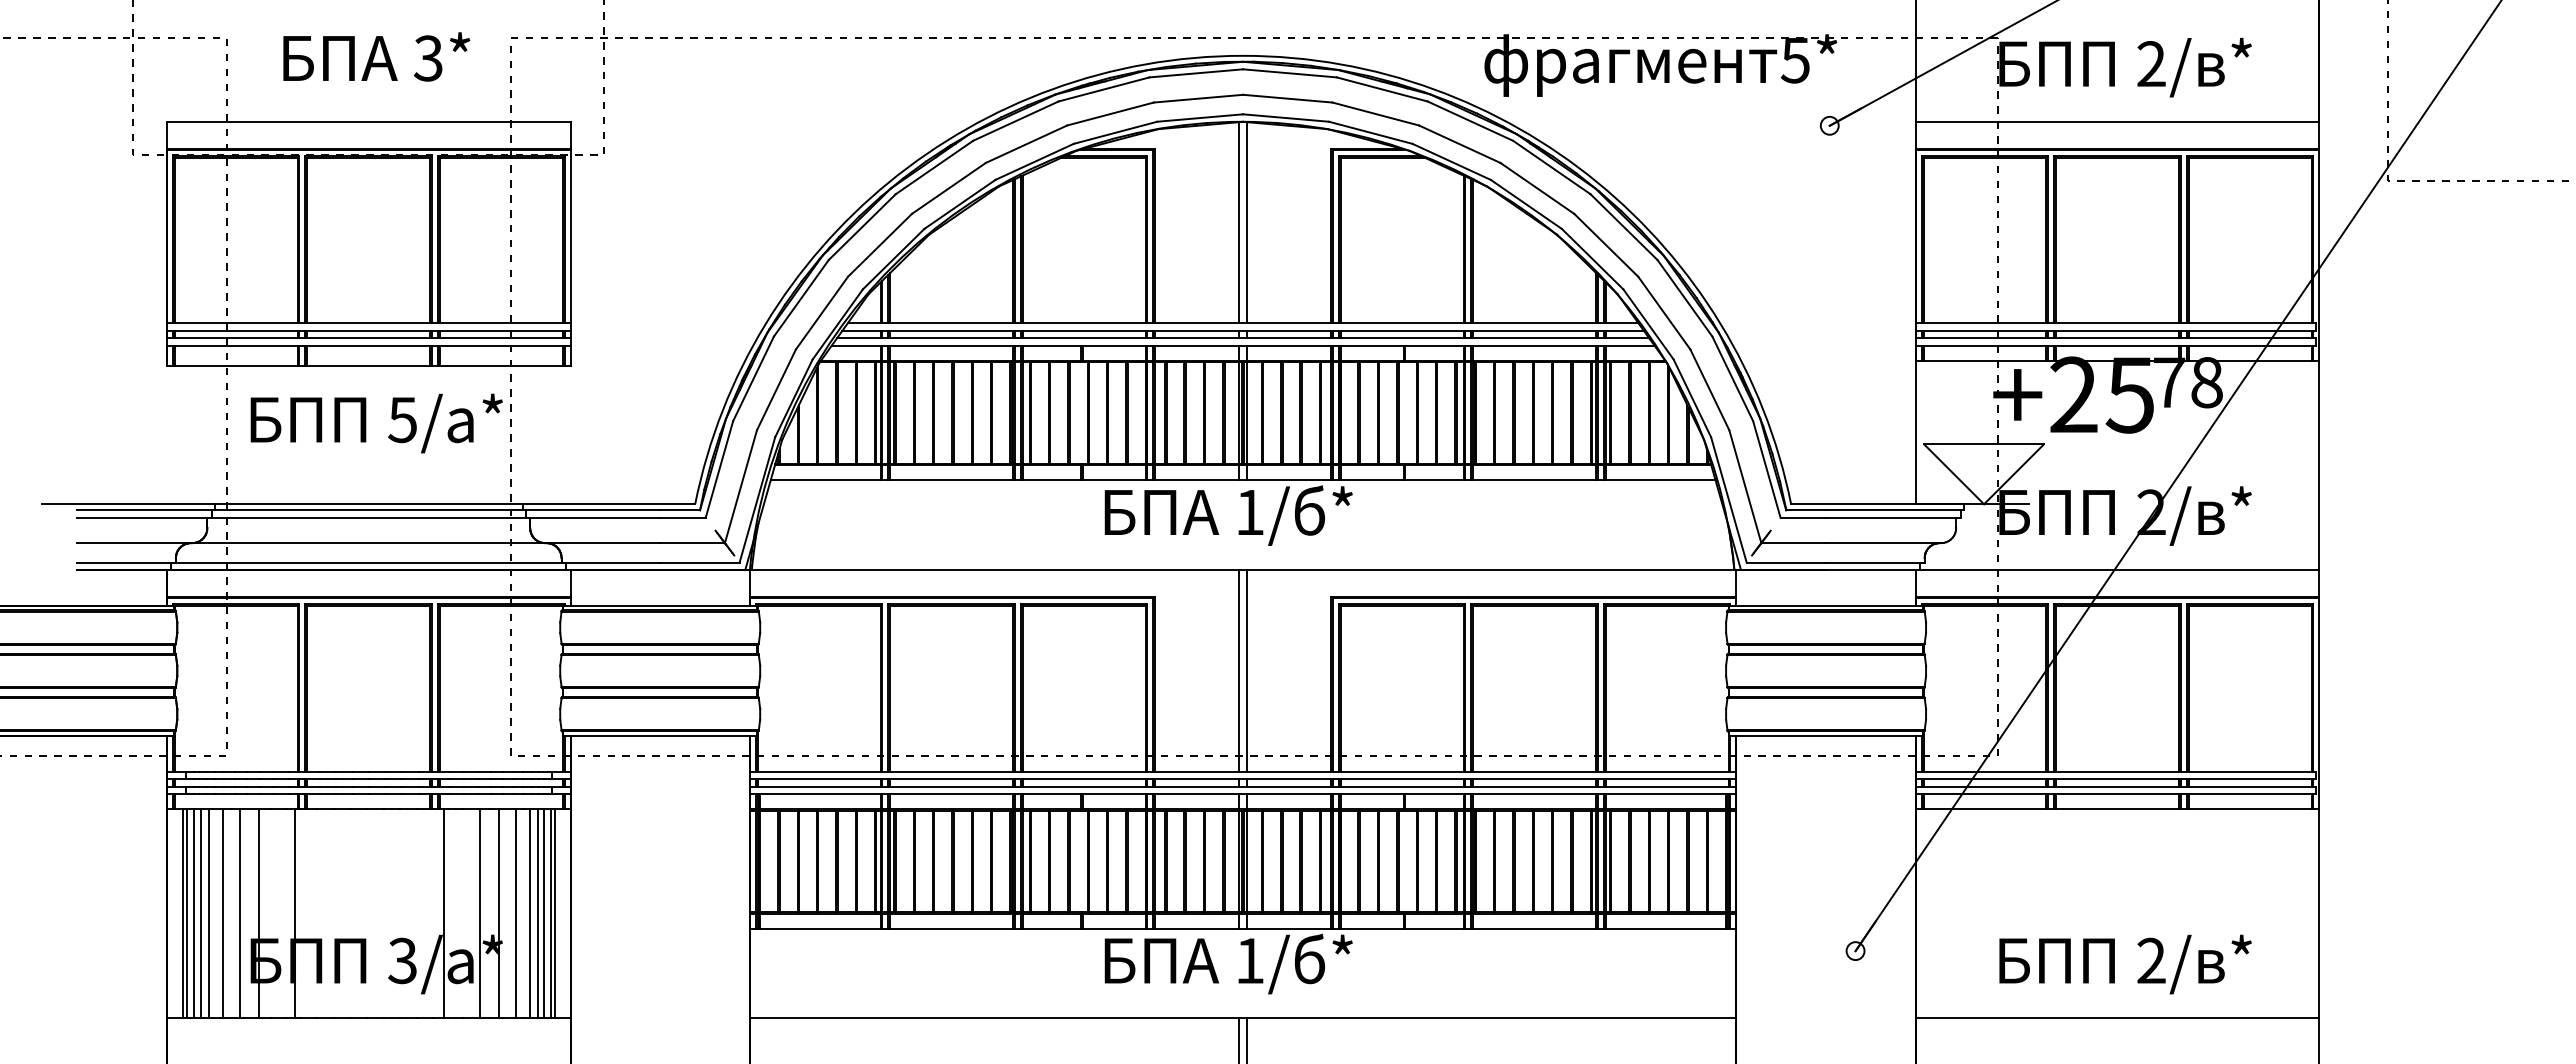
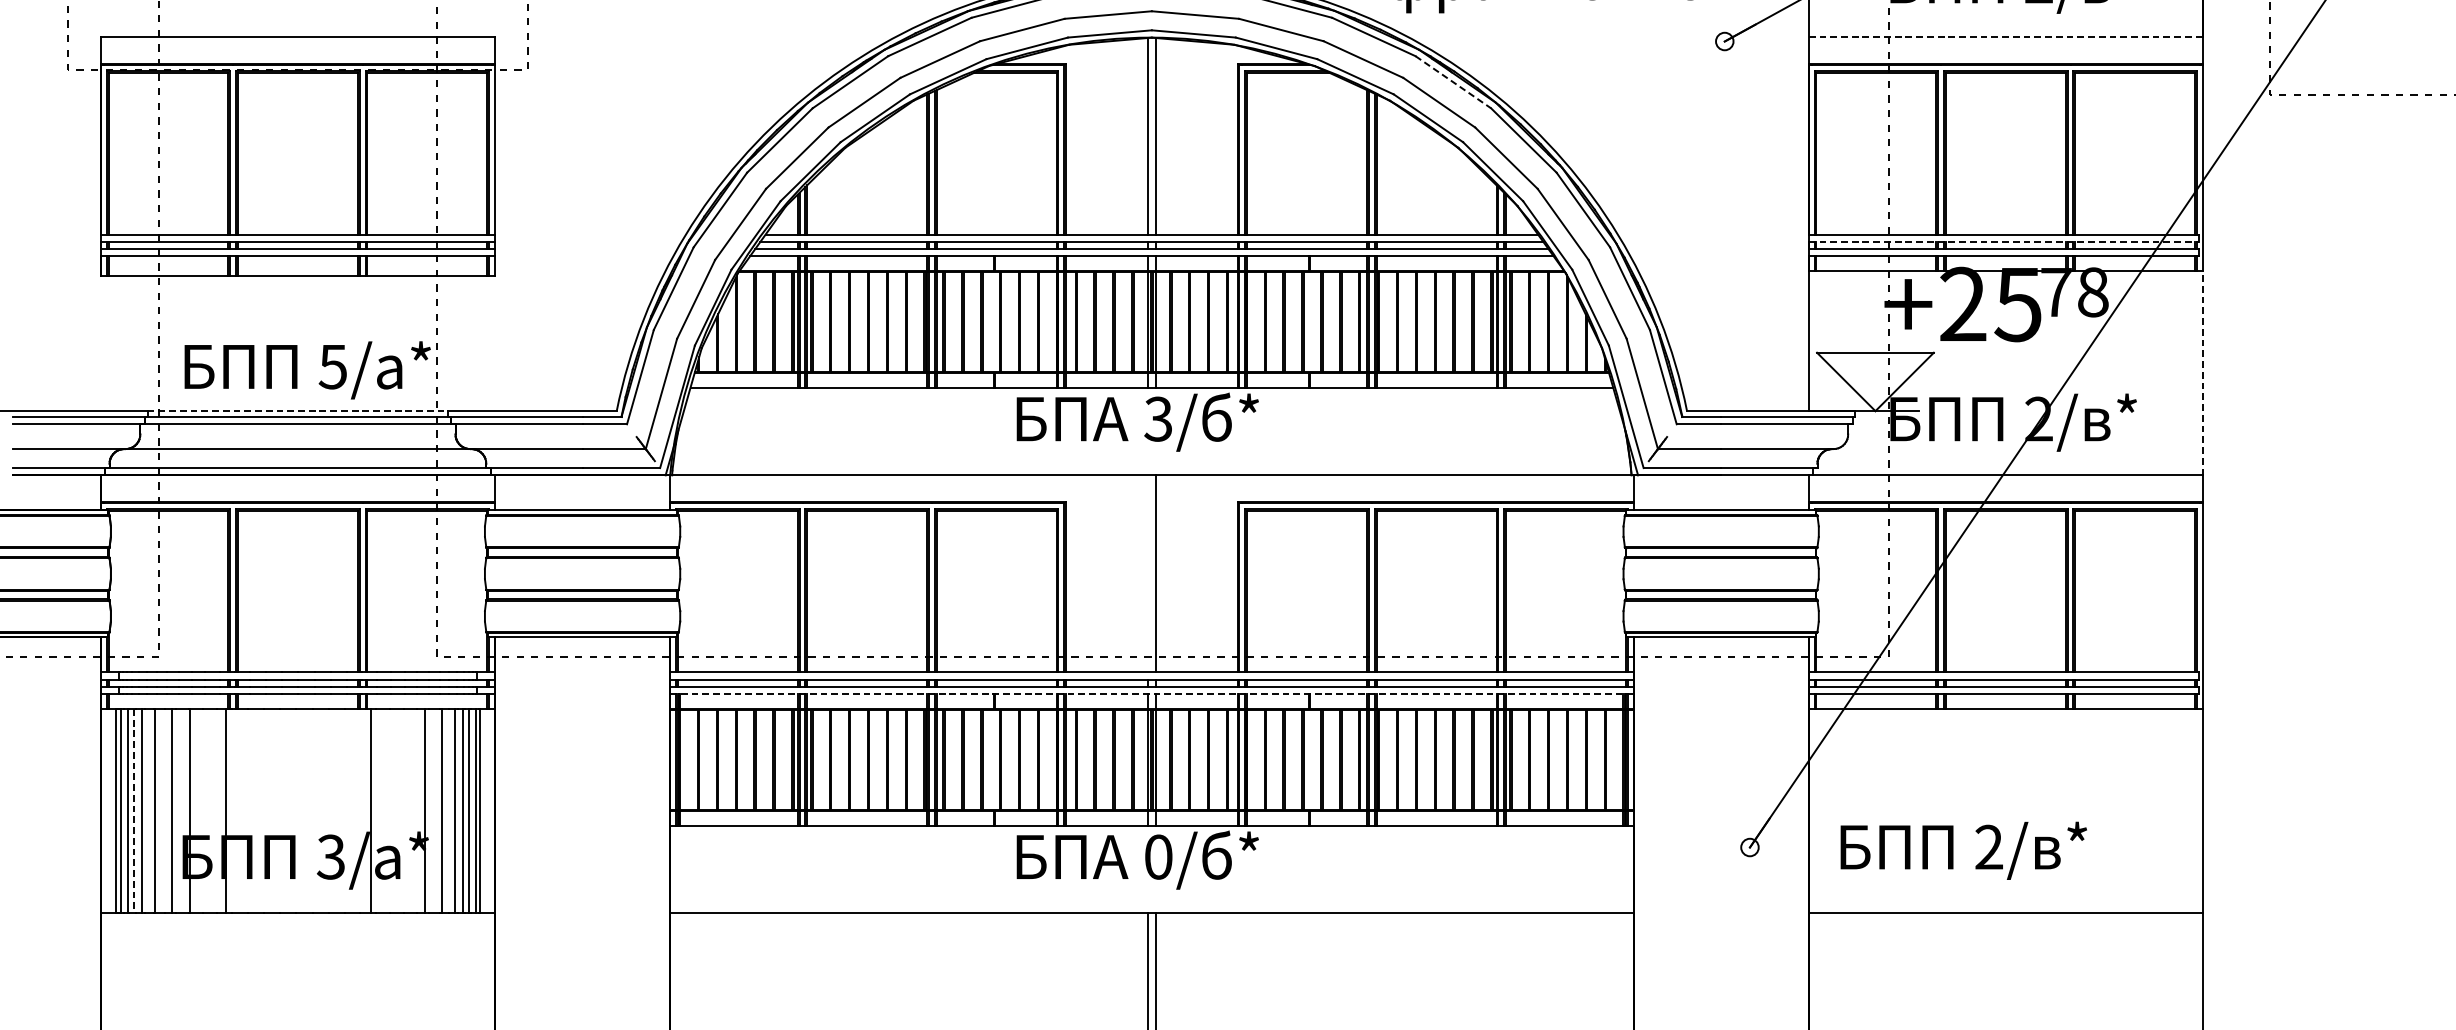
line: (2117, 121) -> (2005, 37), solid -> dashed
line: (1552, 167) -> (1453, 82), solid -> dashed
line: (2115, 330) -> (2003, 241), solid -> dashed
text: (376, 423) -> (307, 370), moved
line: (2319, 465) -> (2203, 373), solid -> dashed
line: (368, 504) -> (297, 411), solid -> dashed
text: (1249, 512) -> (1158, 419), 1/ -> 3/
line: (1239, 670) -> (1148, 573), removed
line: (1243, 794) -> (1152, 694), solid -> dashed
line: (200, 913) -> (133, 810), solid -> dashed
line: (480, 913) -> (407, 810), removed
text: (1250, 960) -> (1159, 856), 1/ -> 0/
text: (2125, 964) -> (1963, 850), moved

